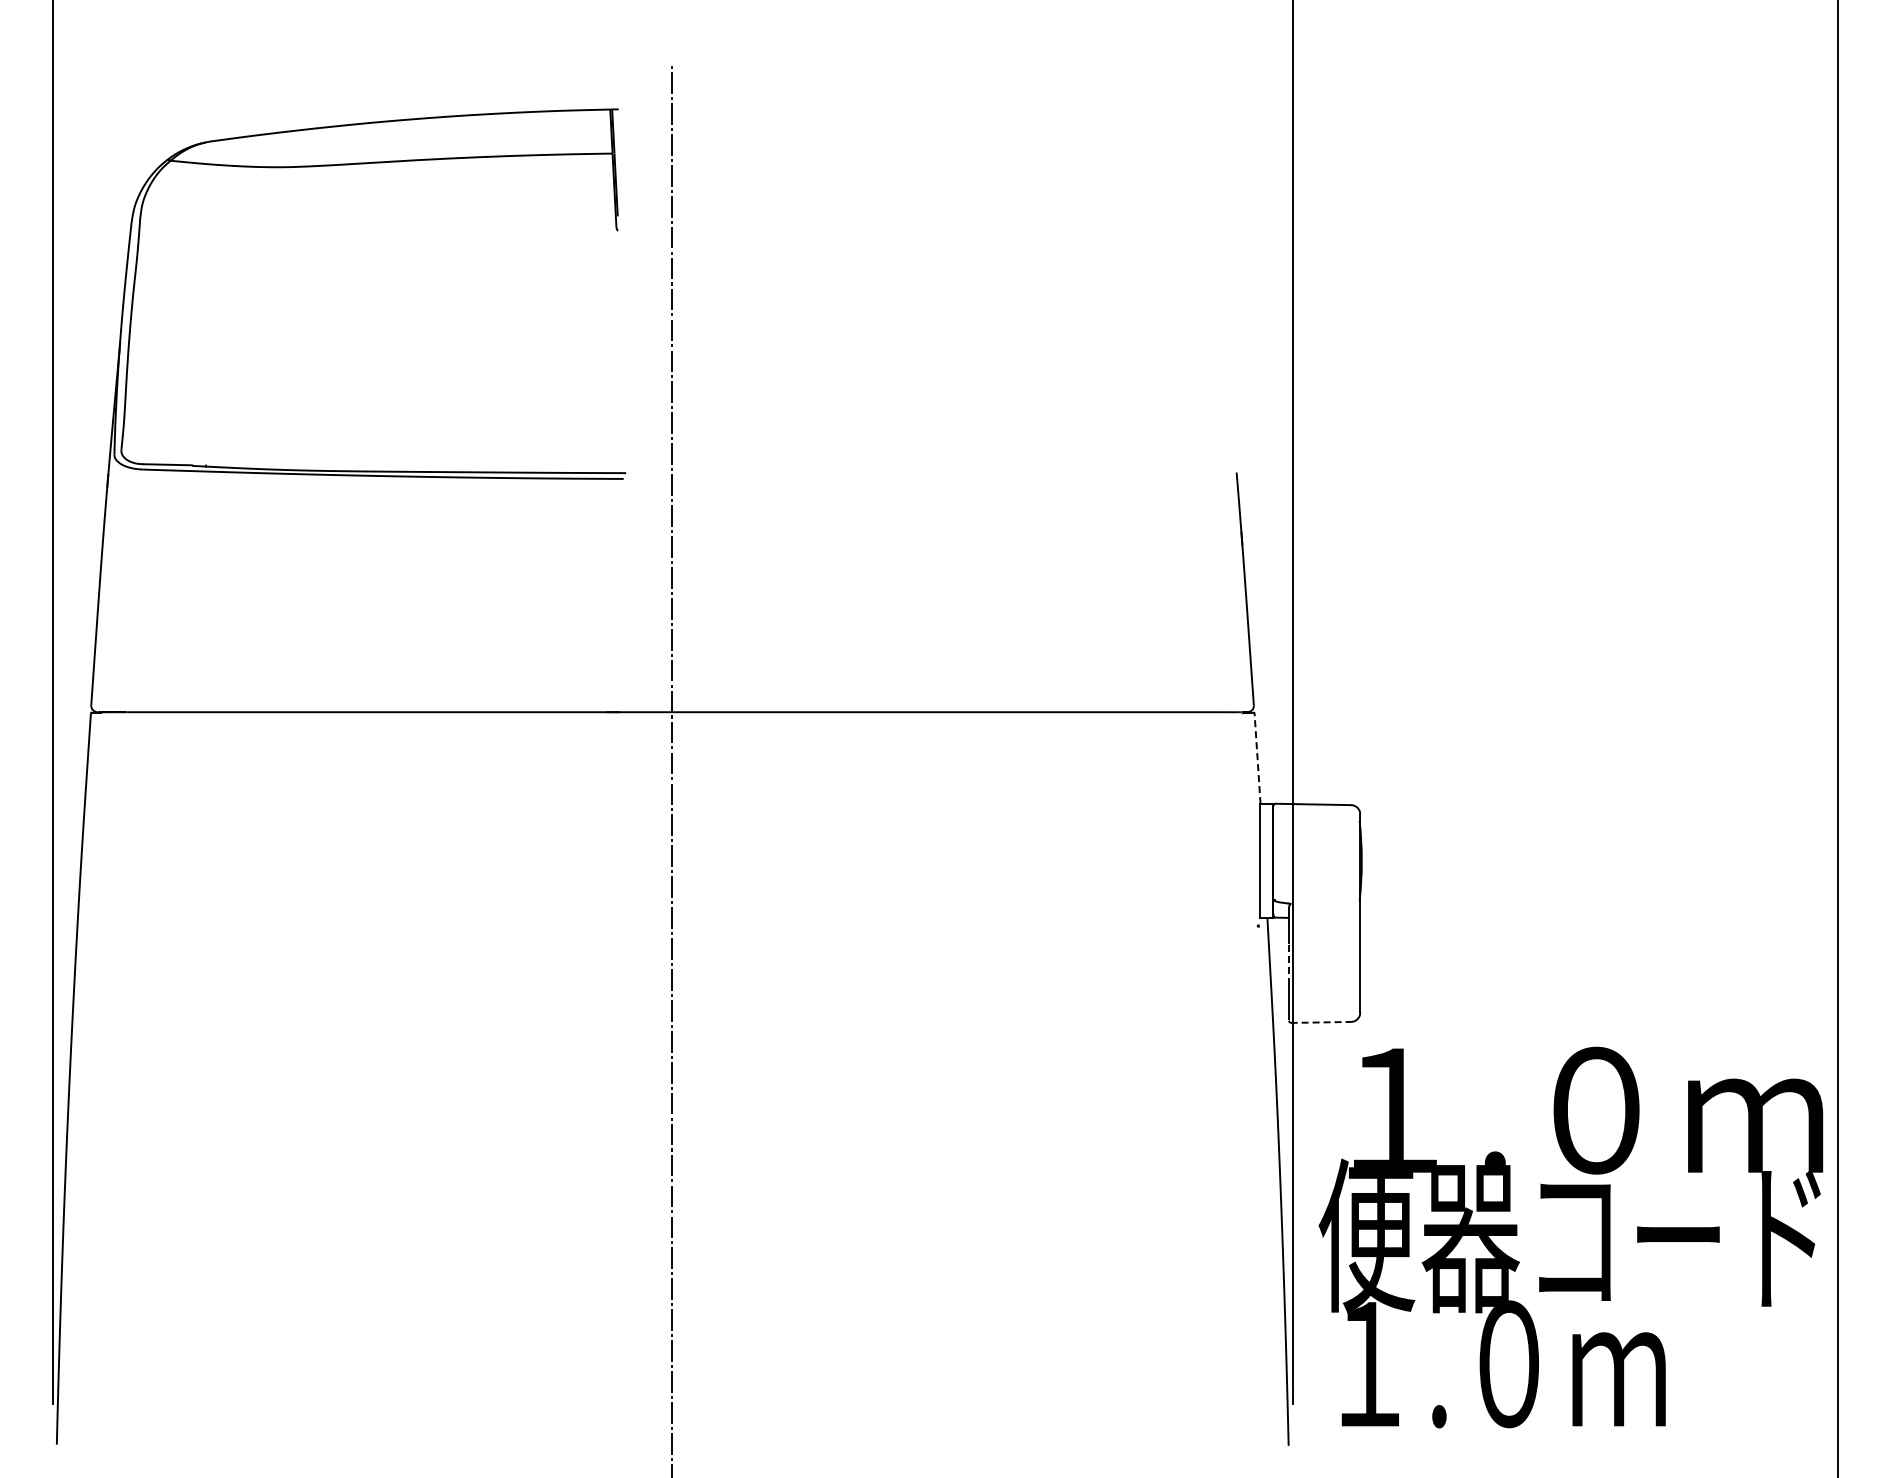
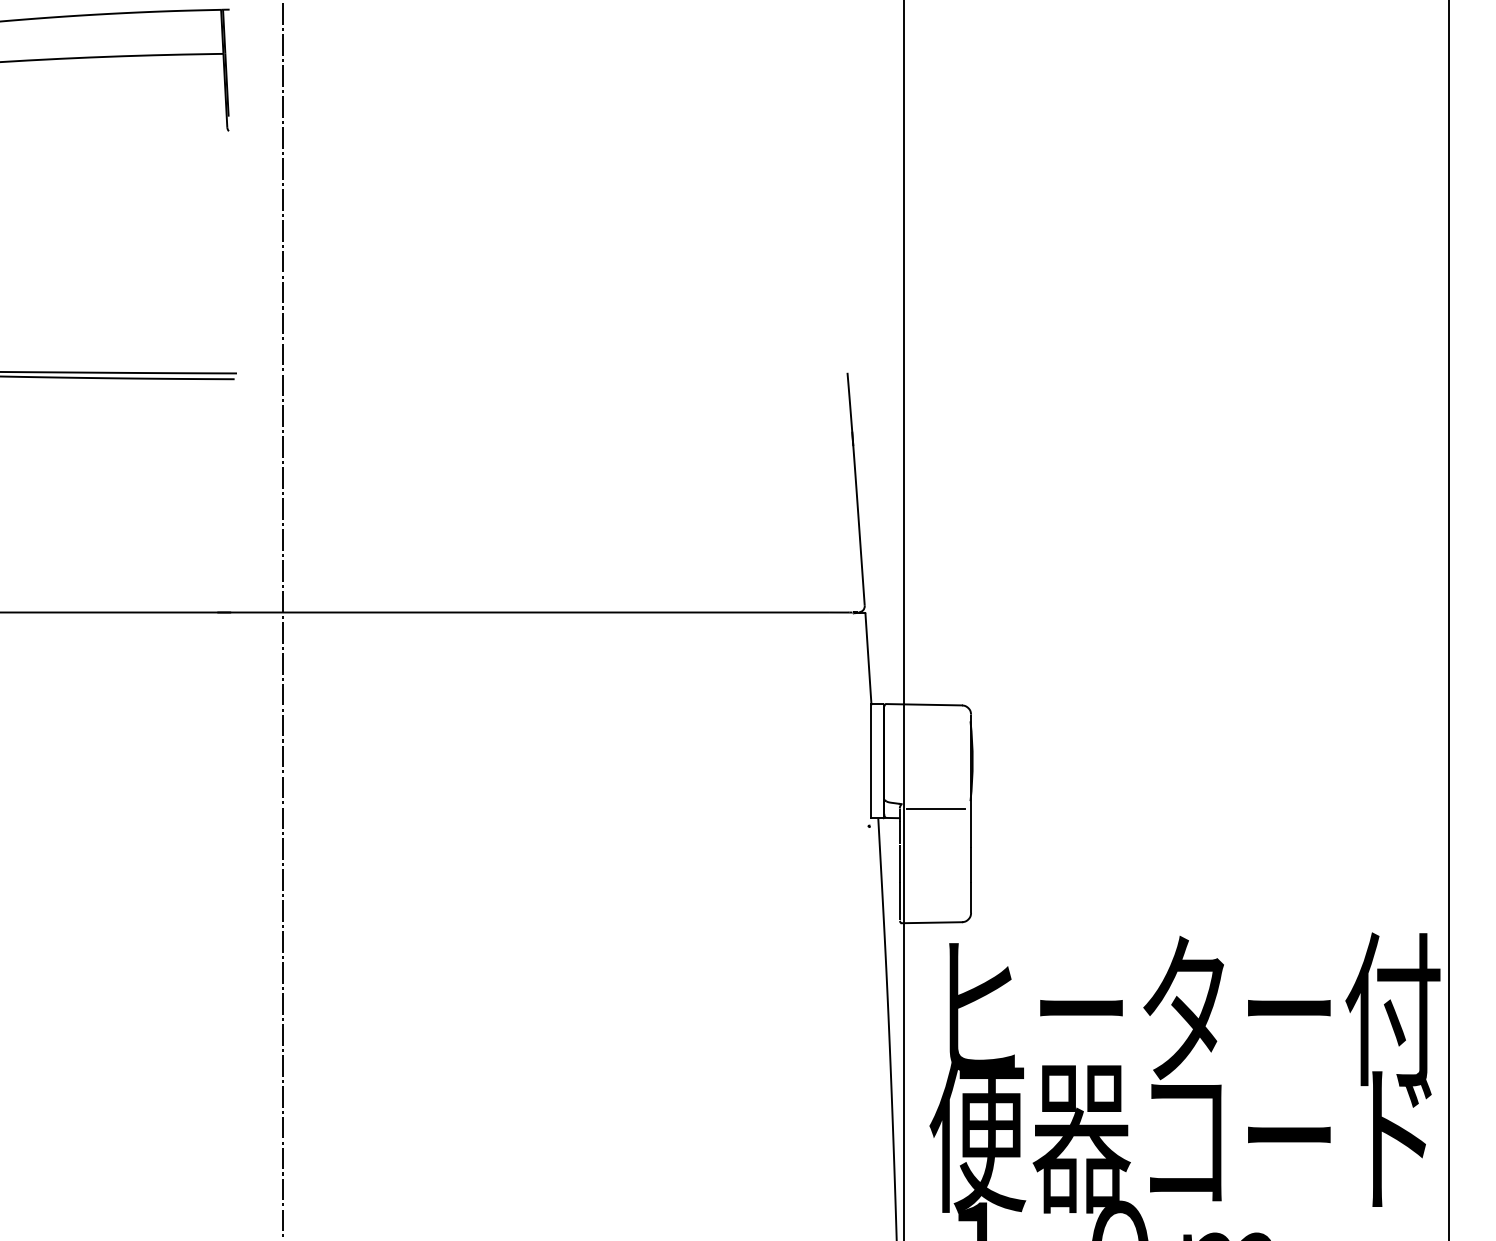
line: (1257, 758) -> (868, 658), dashed -> solid
line: (1324, 908) -> (935, 808), added
line: (1288, 964) -> (899, 864), dashed -> solid
line: (1321, 1022) -> (932, 922), dashed -> solid
text: (1583, 1109) -> (1194, 1009), １.０ｍ -> ヒーター付

